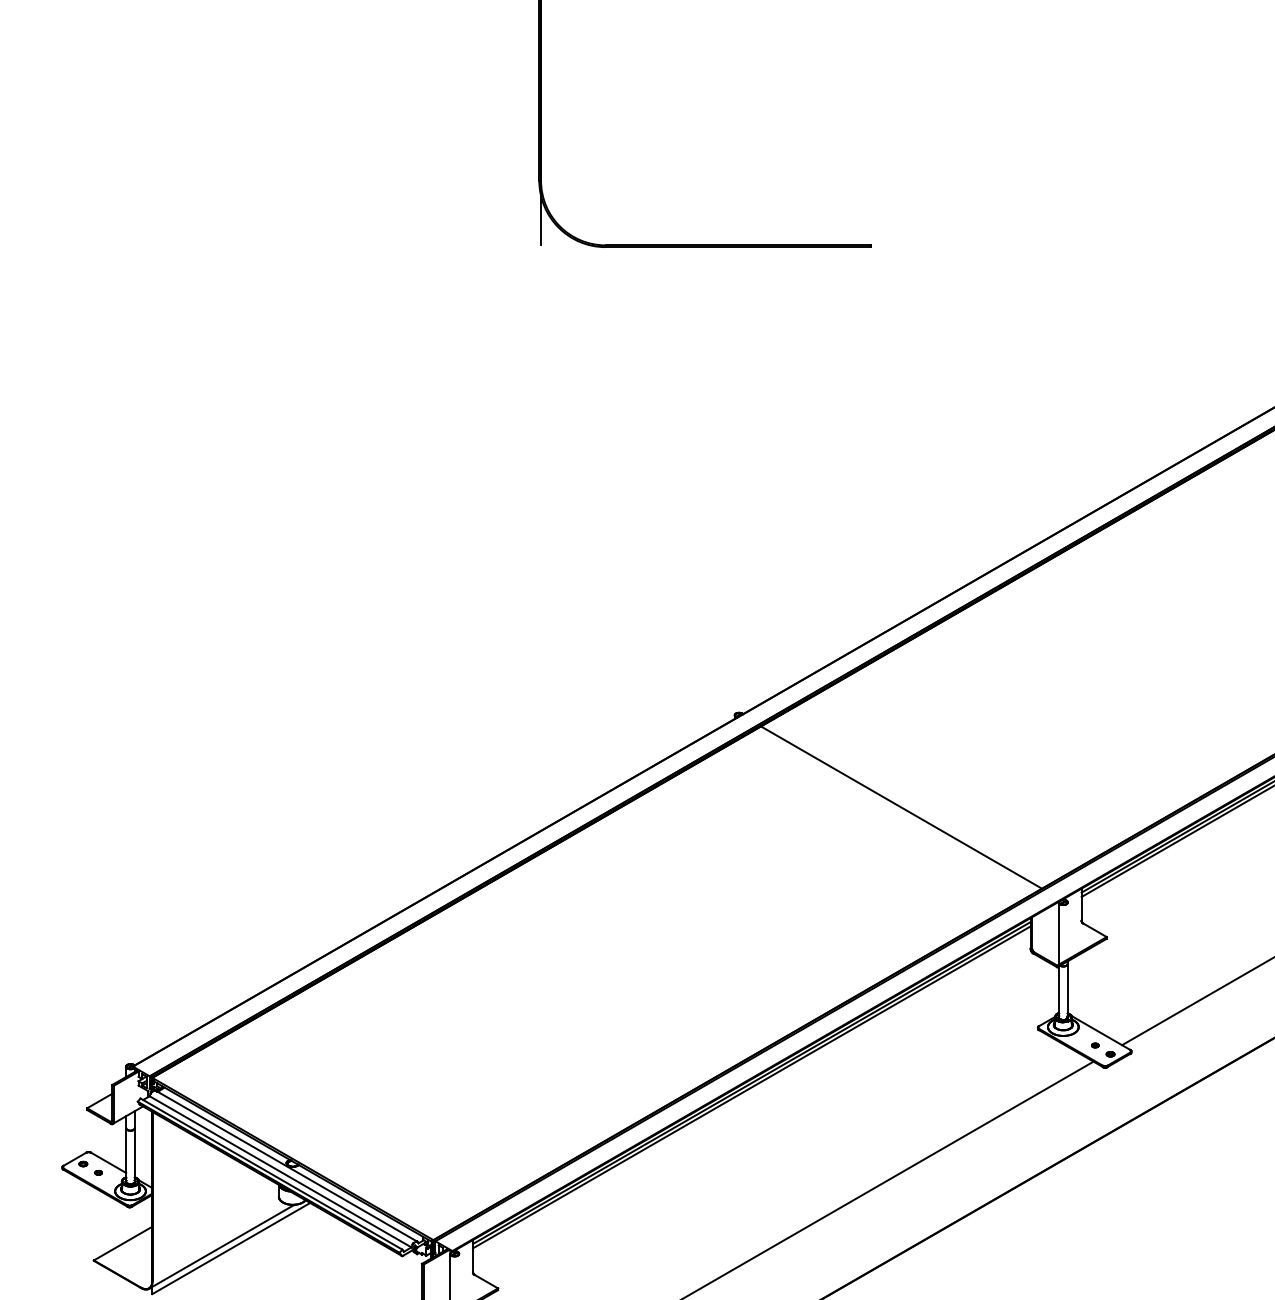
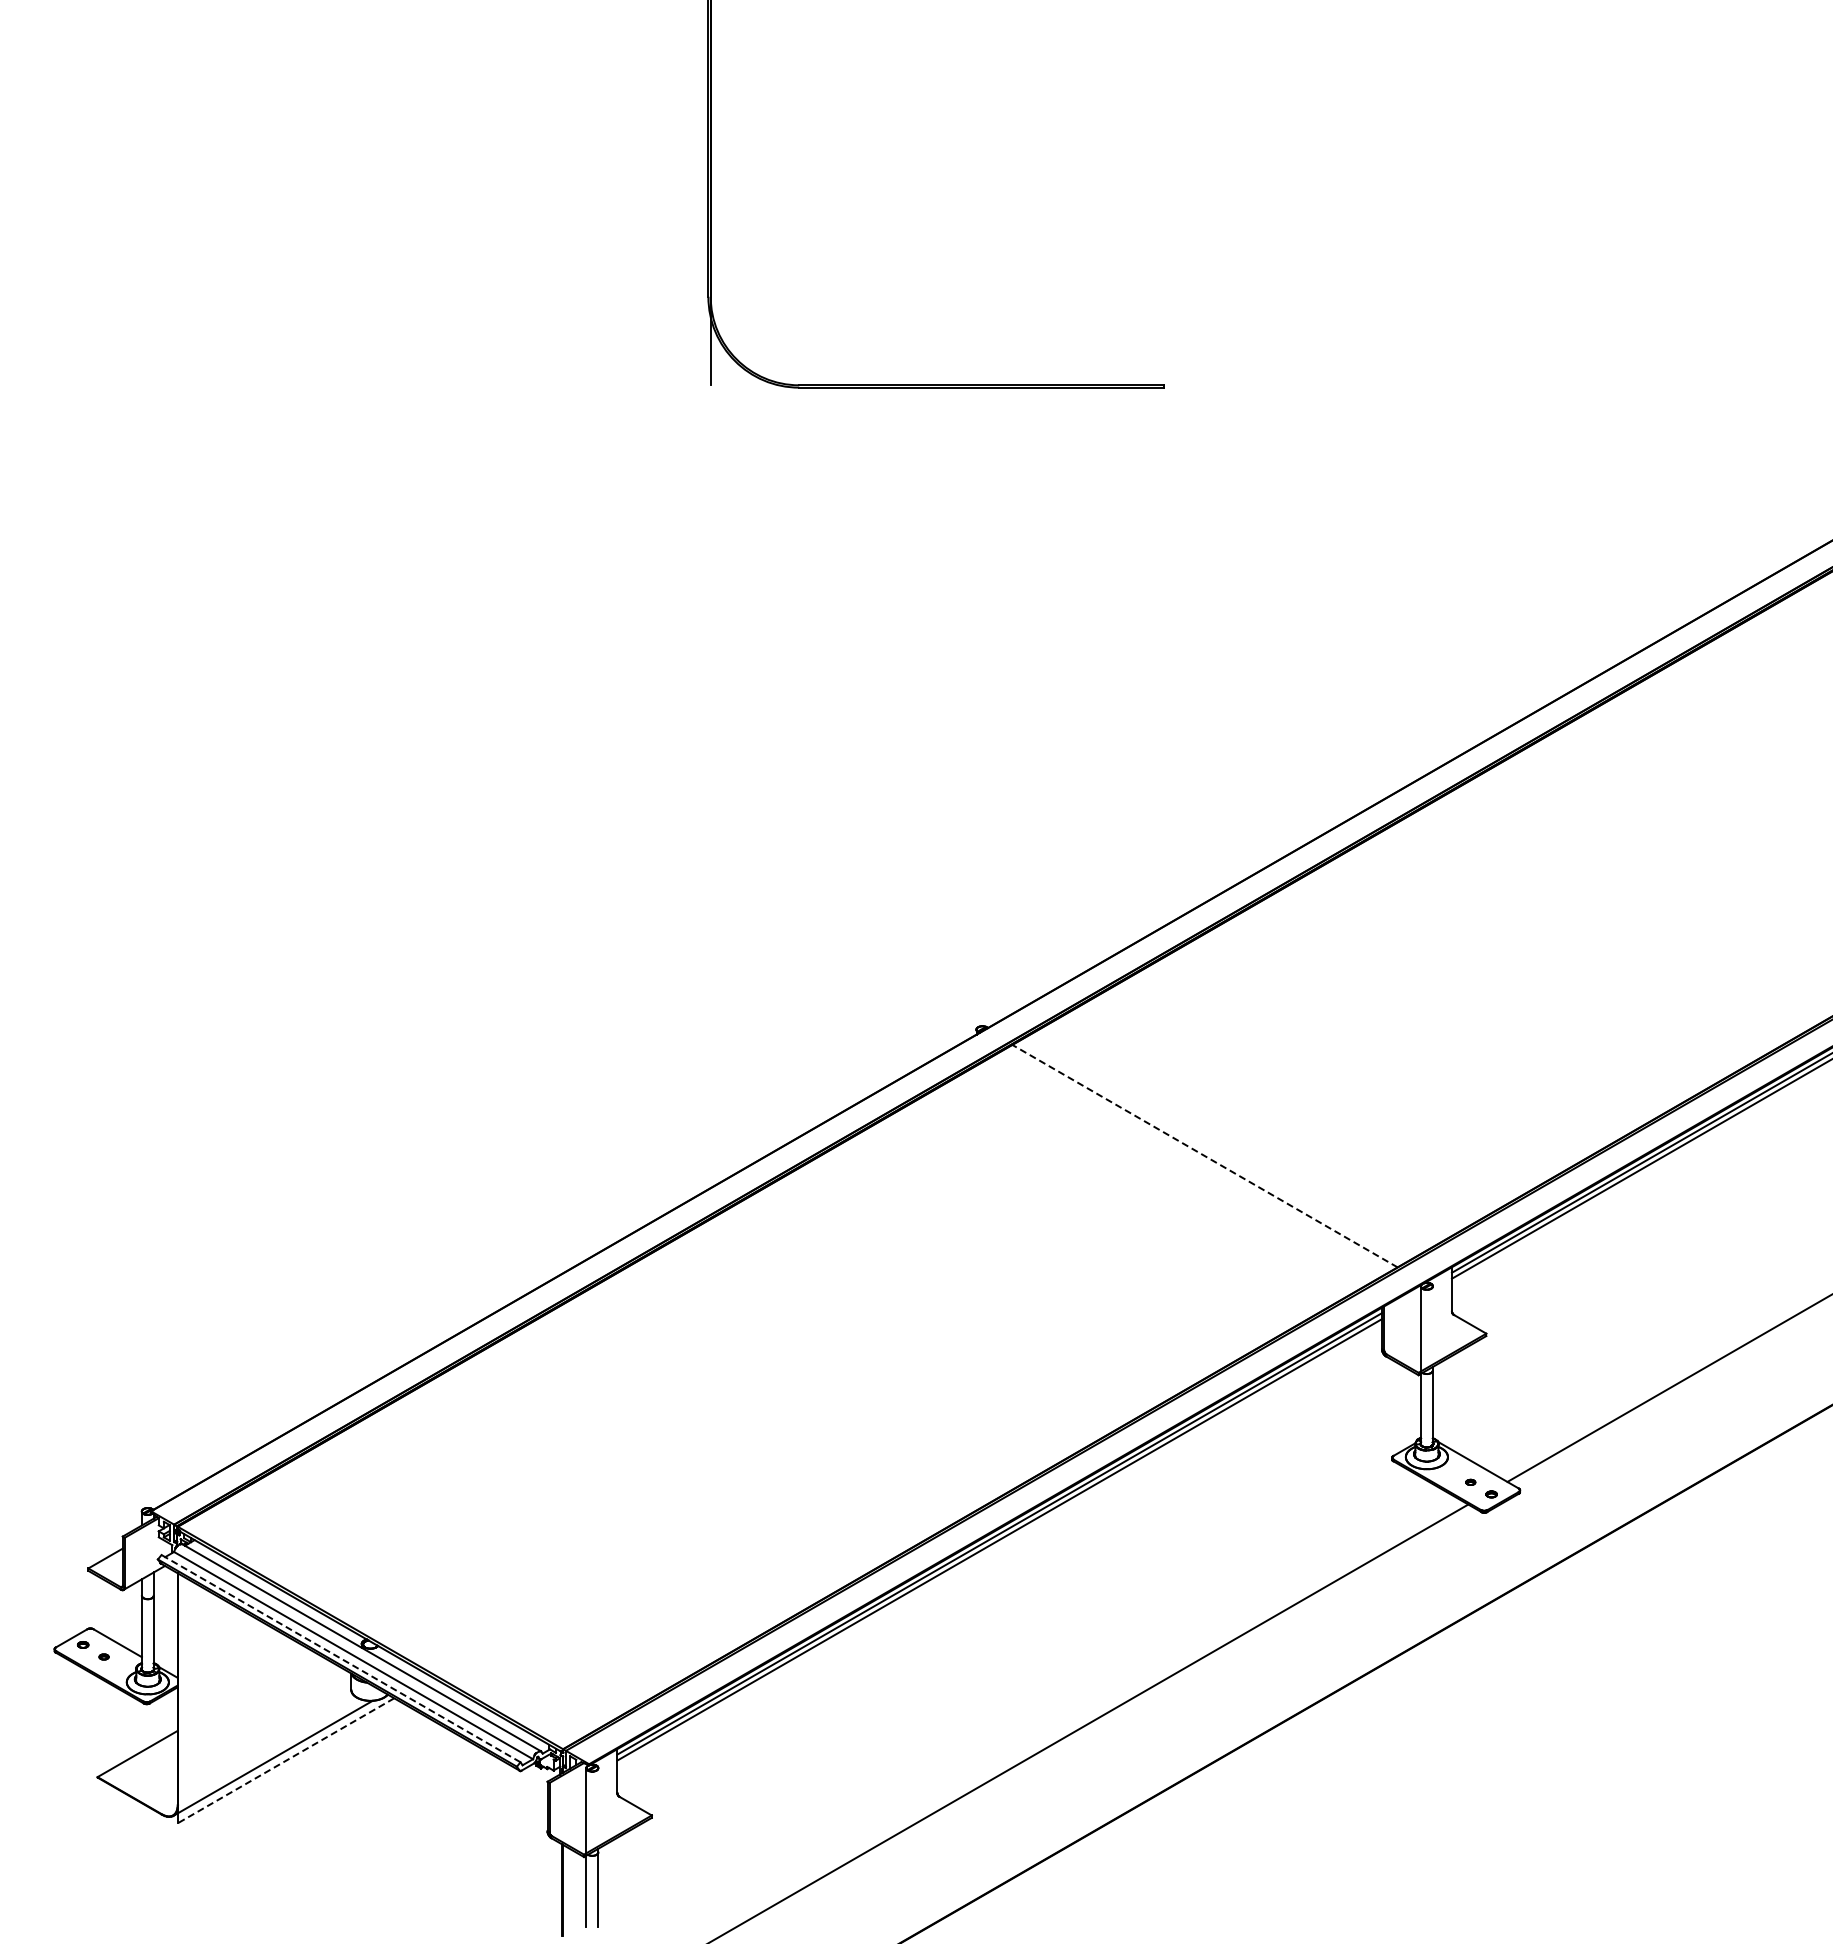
line: (901, 807) -> (1205, 1156), solid -> dashed
line: (271, 1173) -> (340, 1658), solid -> dashed
line: (230, 1249) -> (285, 1761), solid -> dashed

